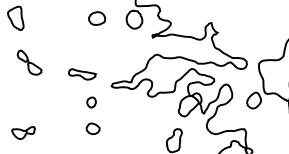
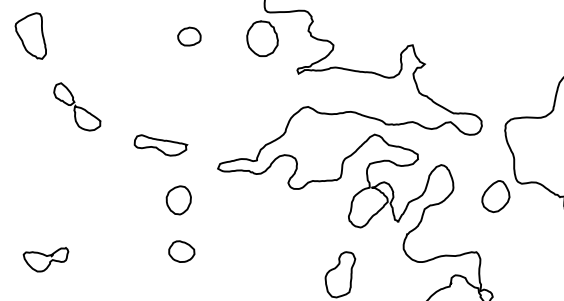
part: (96, 18) -> (188, 36), size x0.71
part: (29, 62) -> (77, 106), moved
part: (91, 102) -> (178, 200), size x1.43

